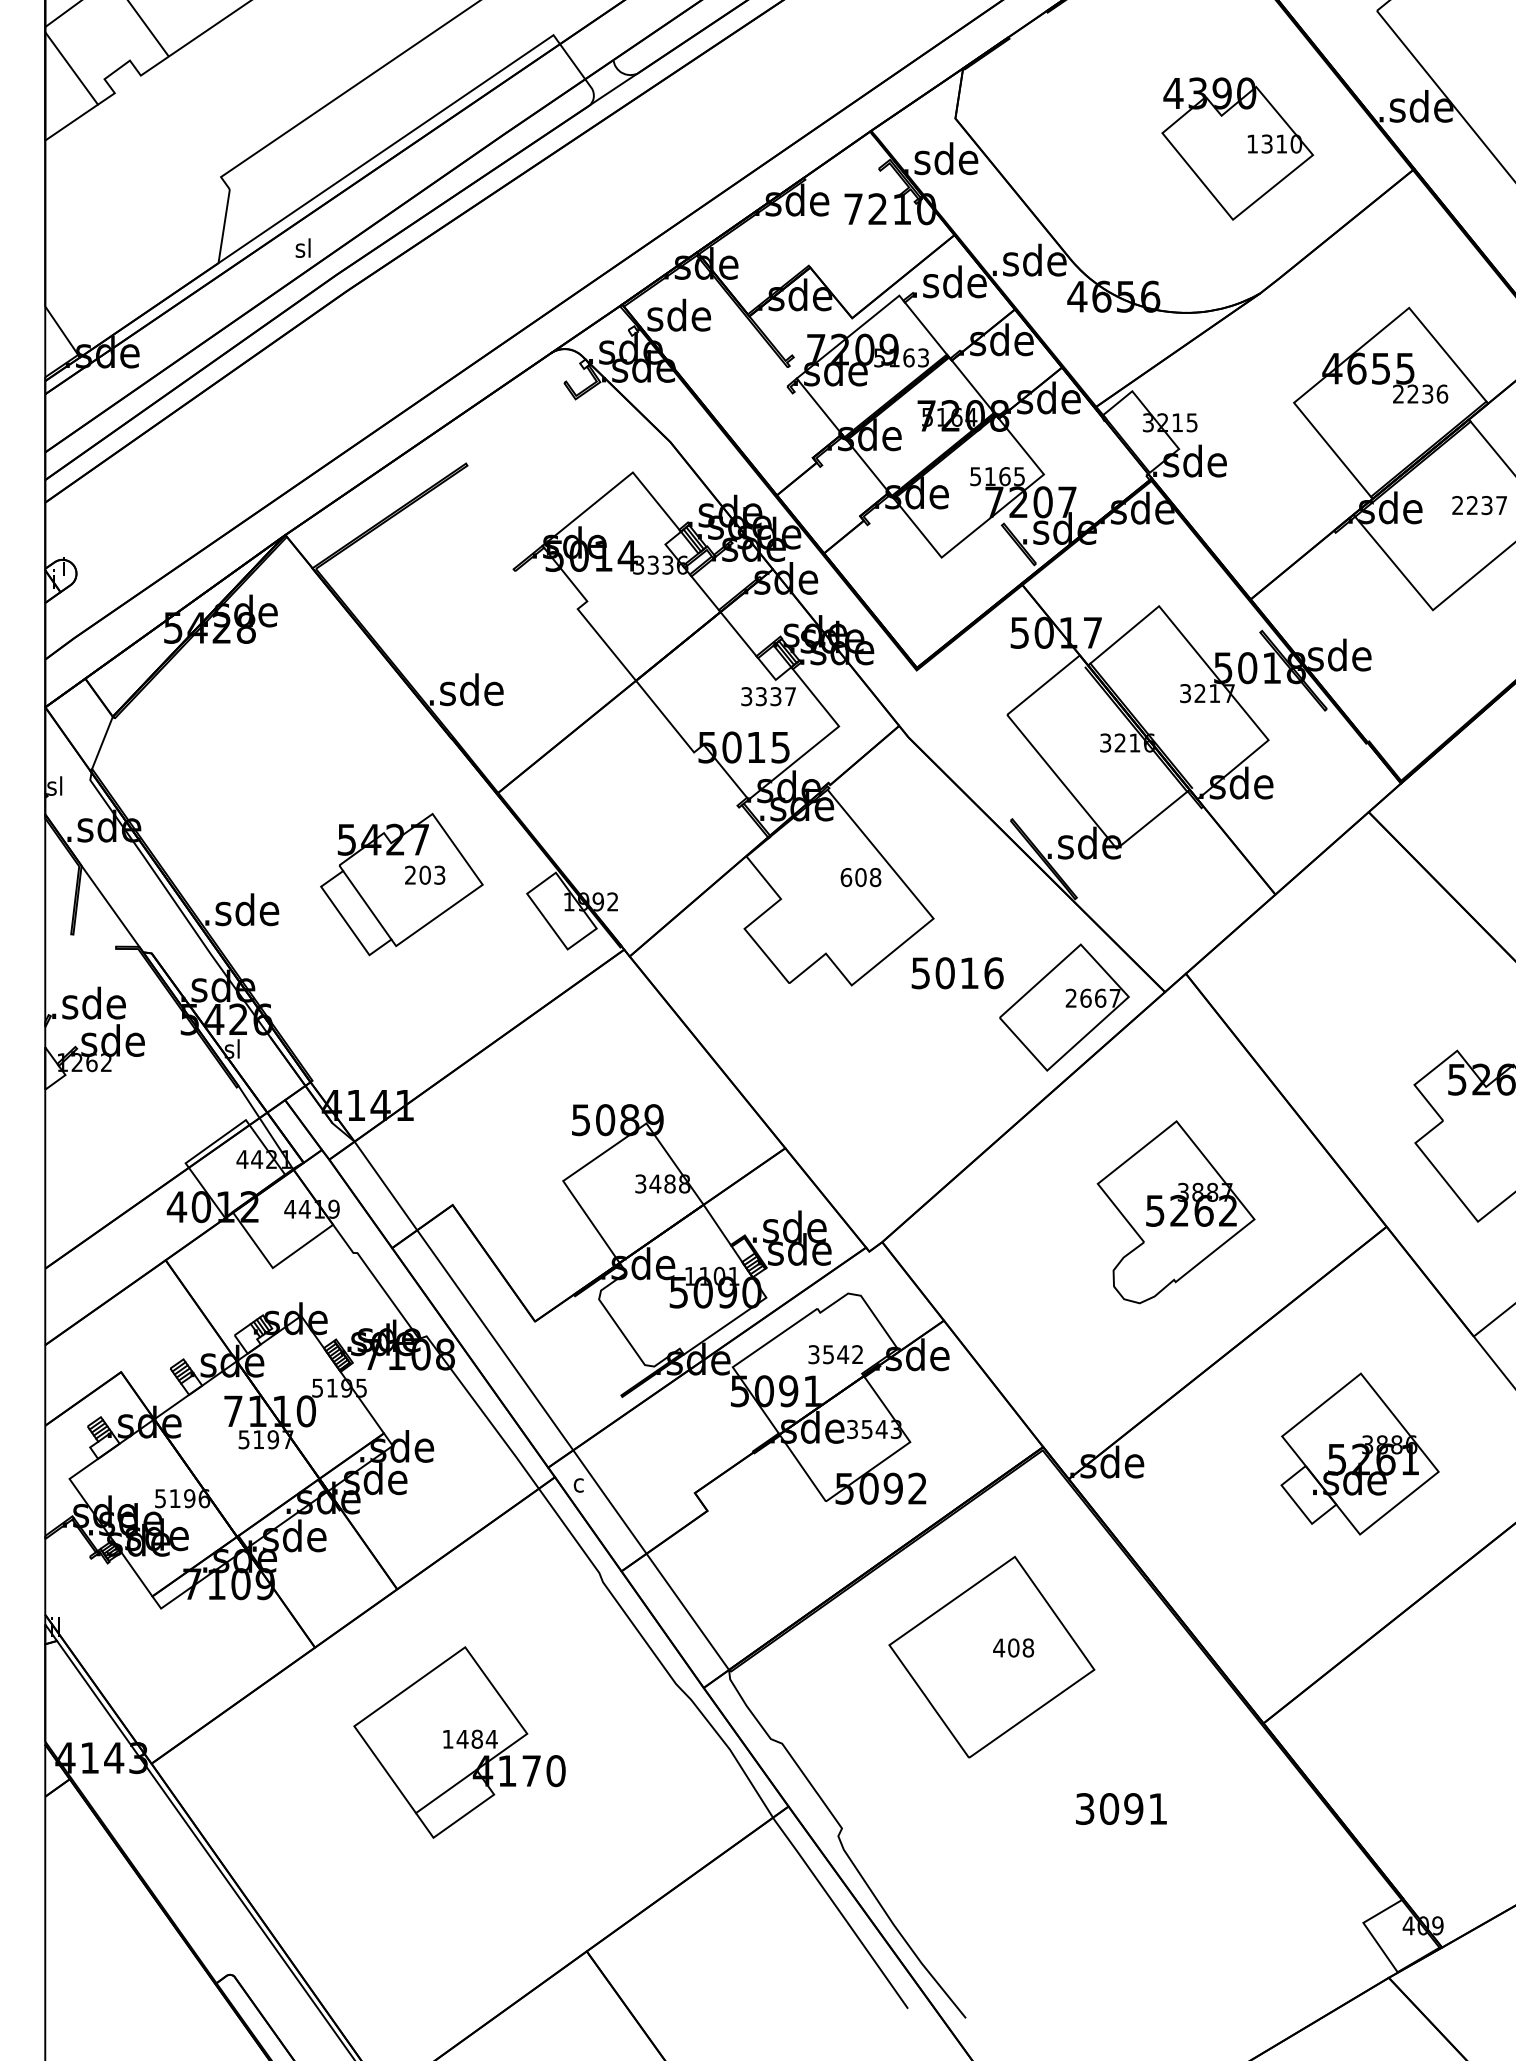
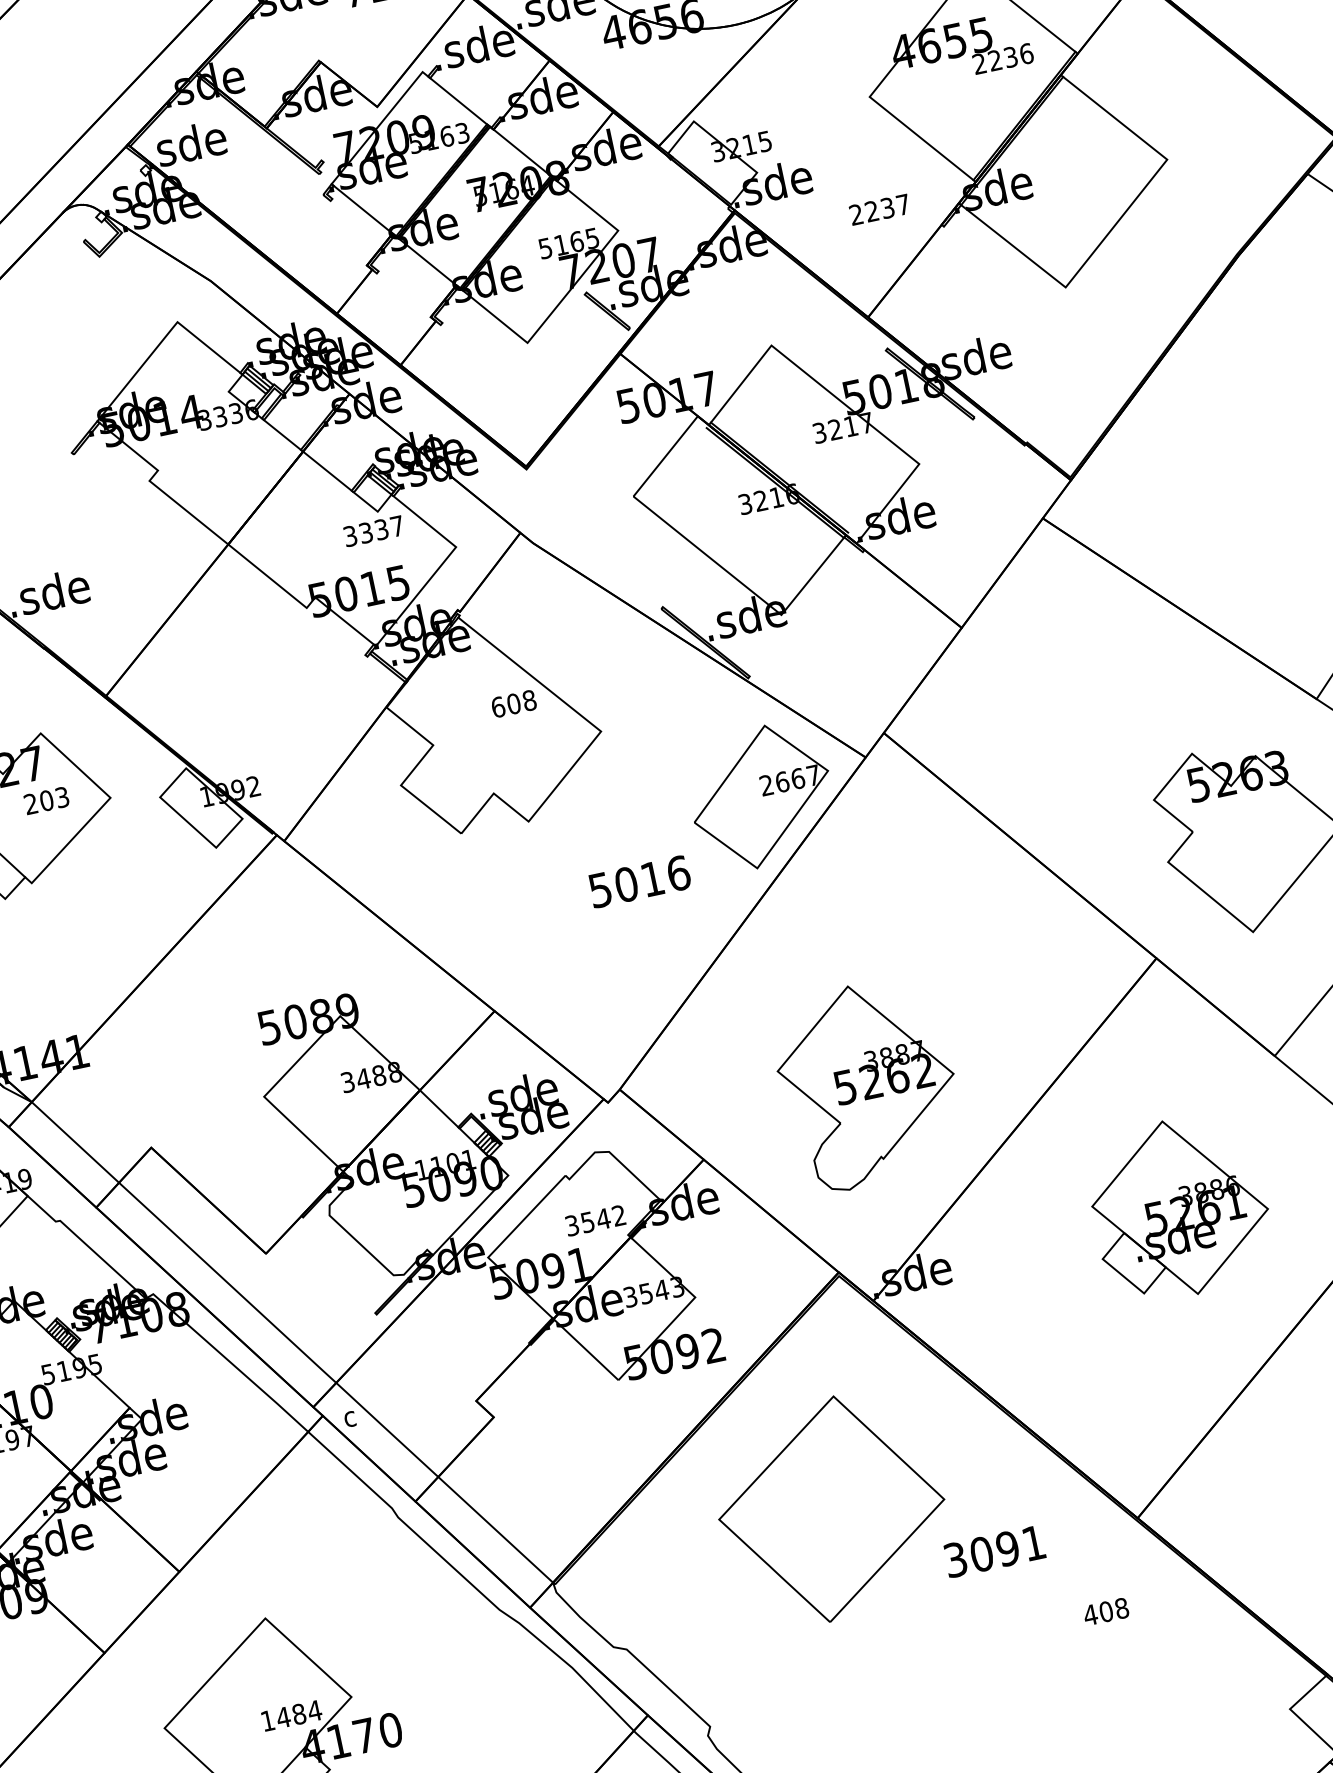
text: (1479, 505) -> (879, 209), moved
text: (957, 973) -> (639, 882), moved
part: (1175, 1212) -> (867, 1084), moved
text: (1013, 1647) -> (1105, 1611), moved
text: (1121, 1808) -> (994, 1550), moved

